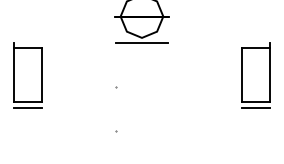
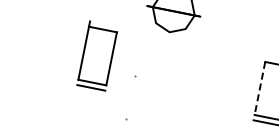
line: (141, 42) -> (168, 36), removed
part: (27, 75) -> (97, 56), moved
line: (241, 75) -> (259, 88), solid -> dashed

